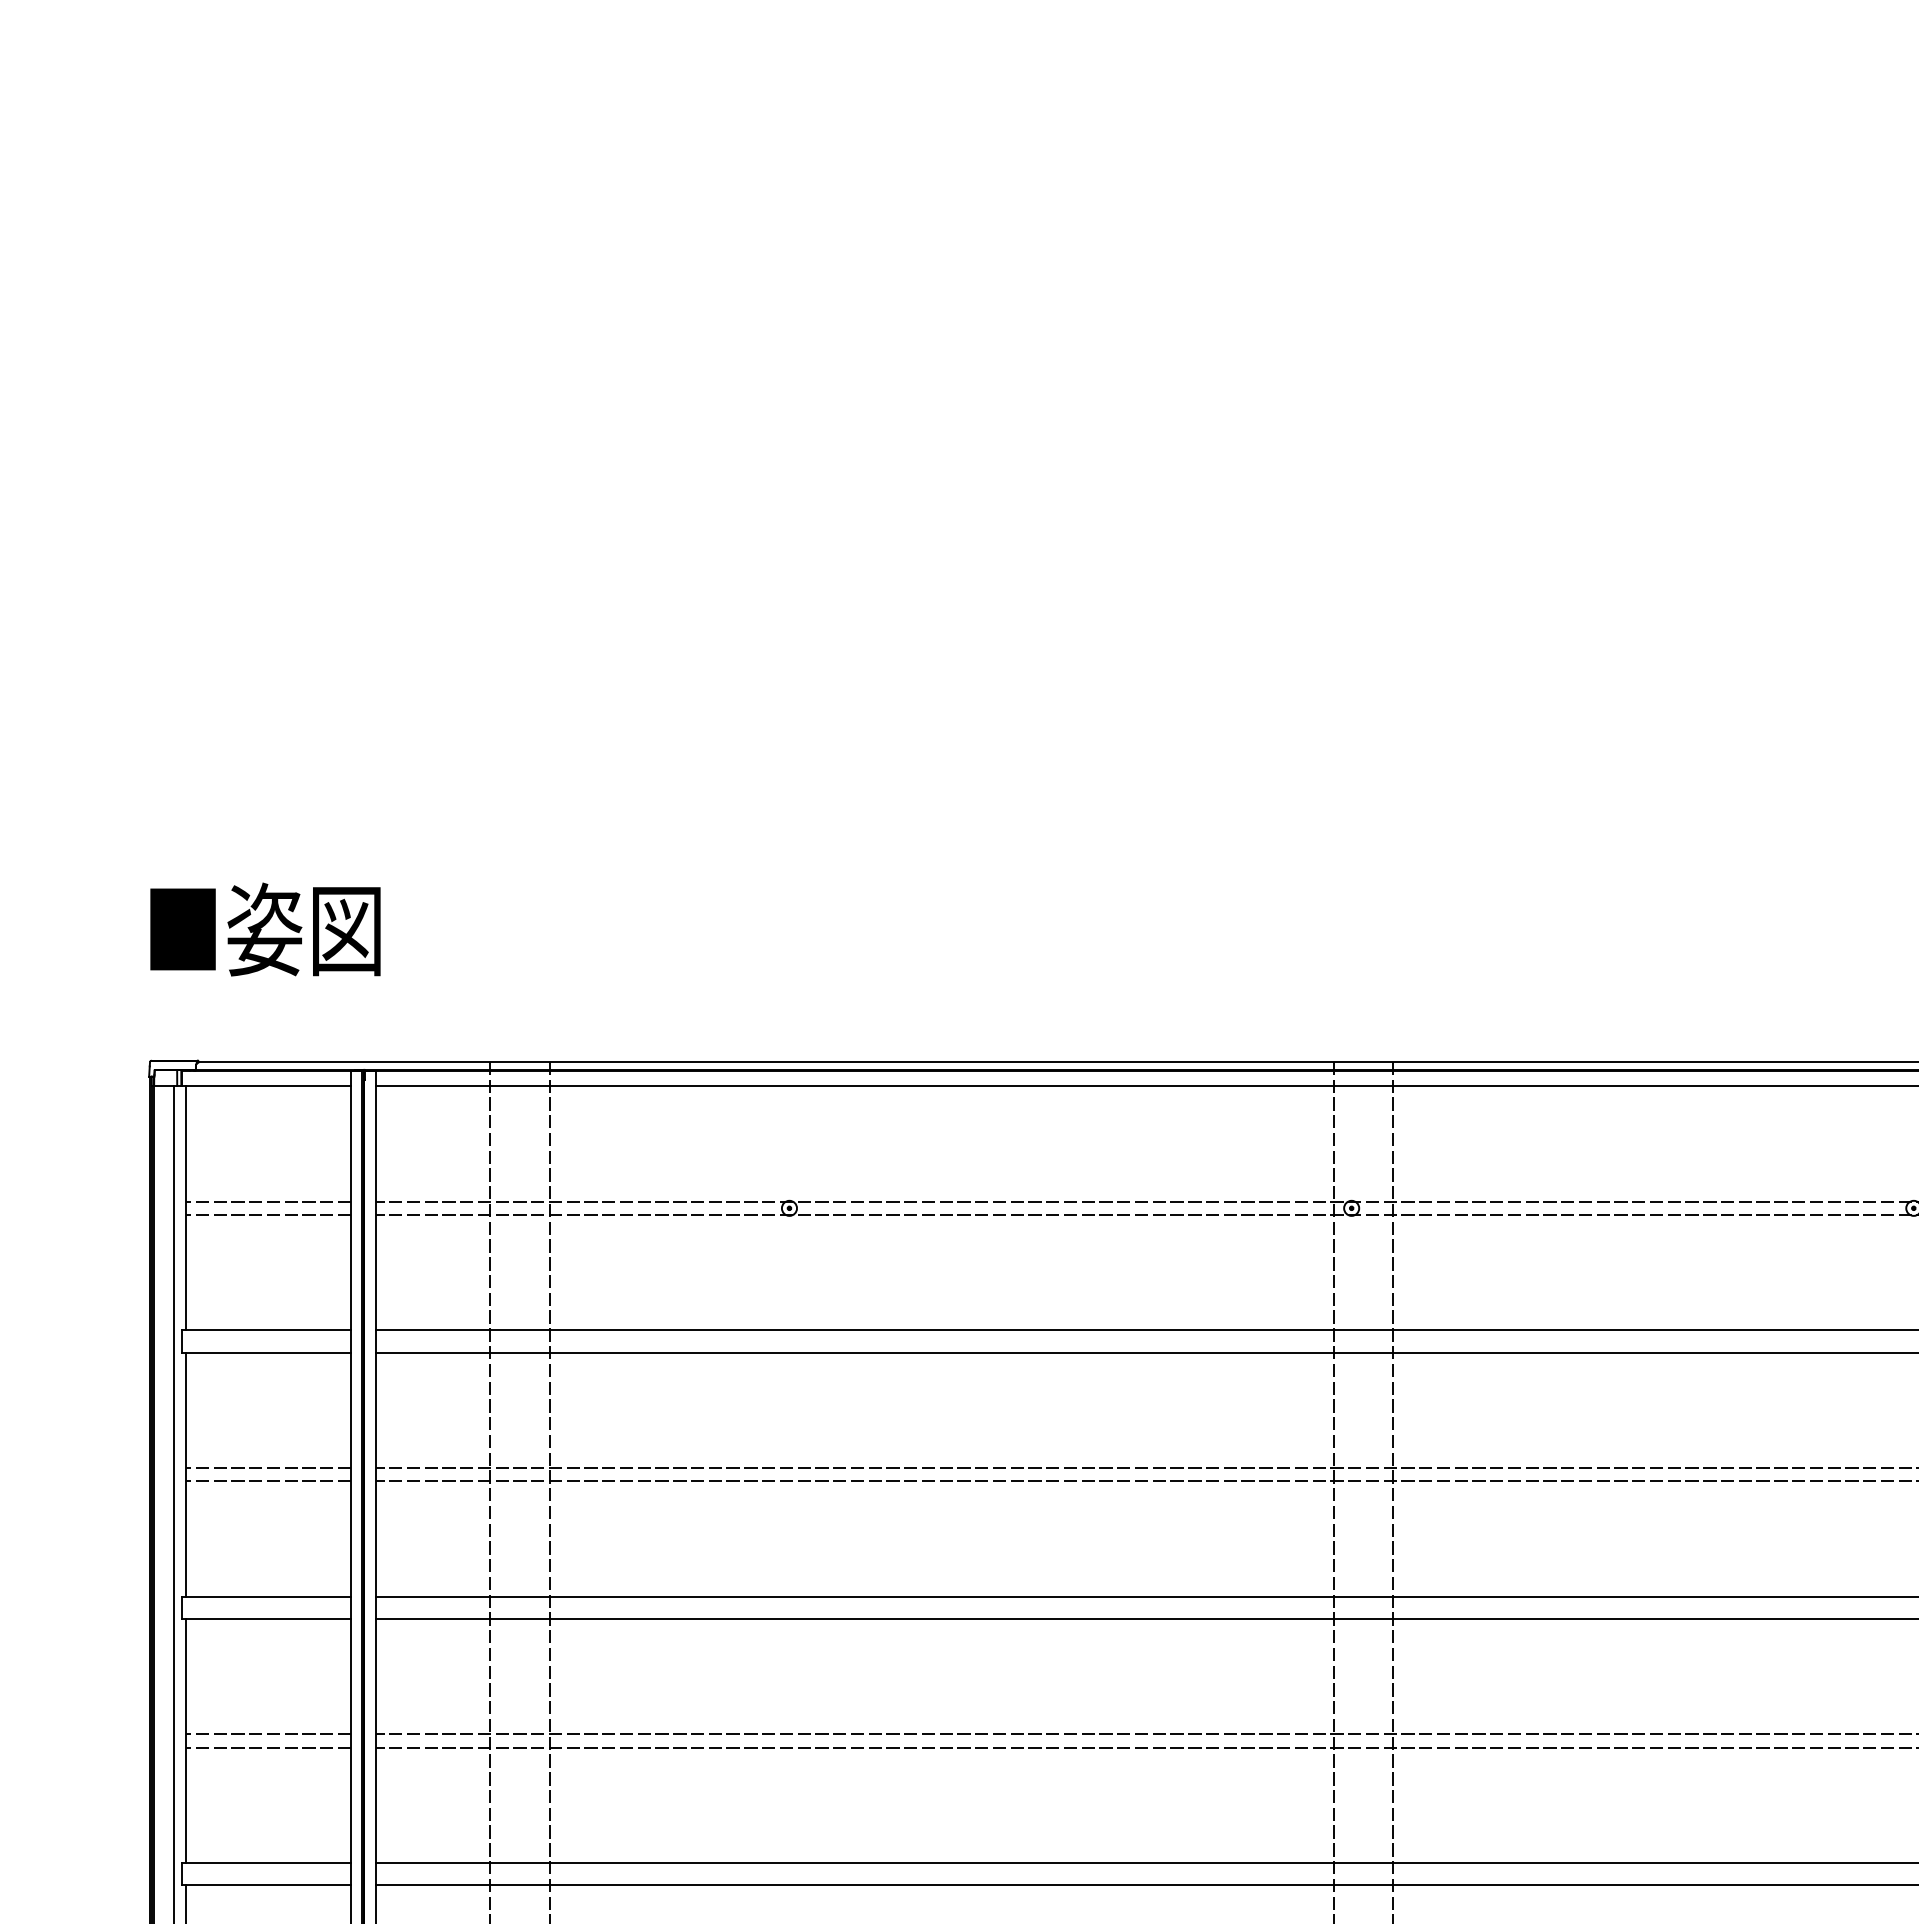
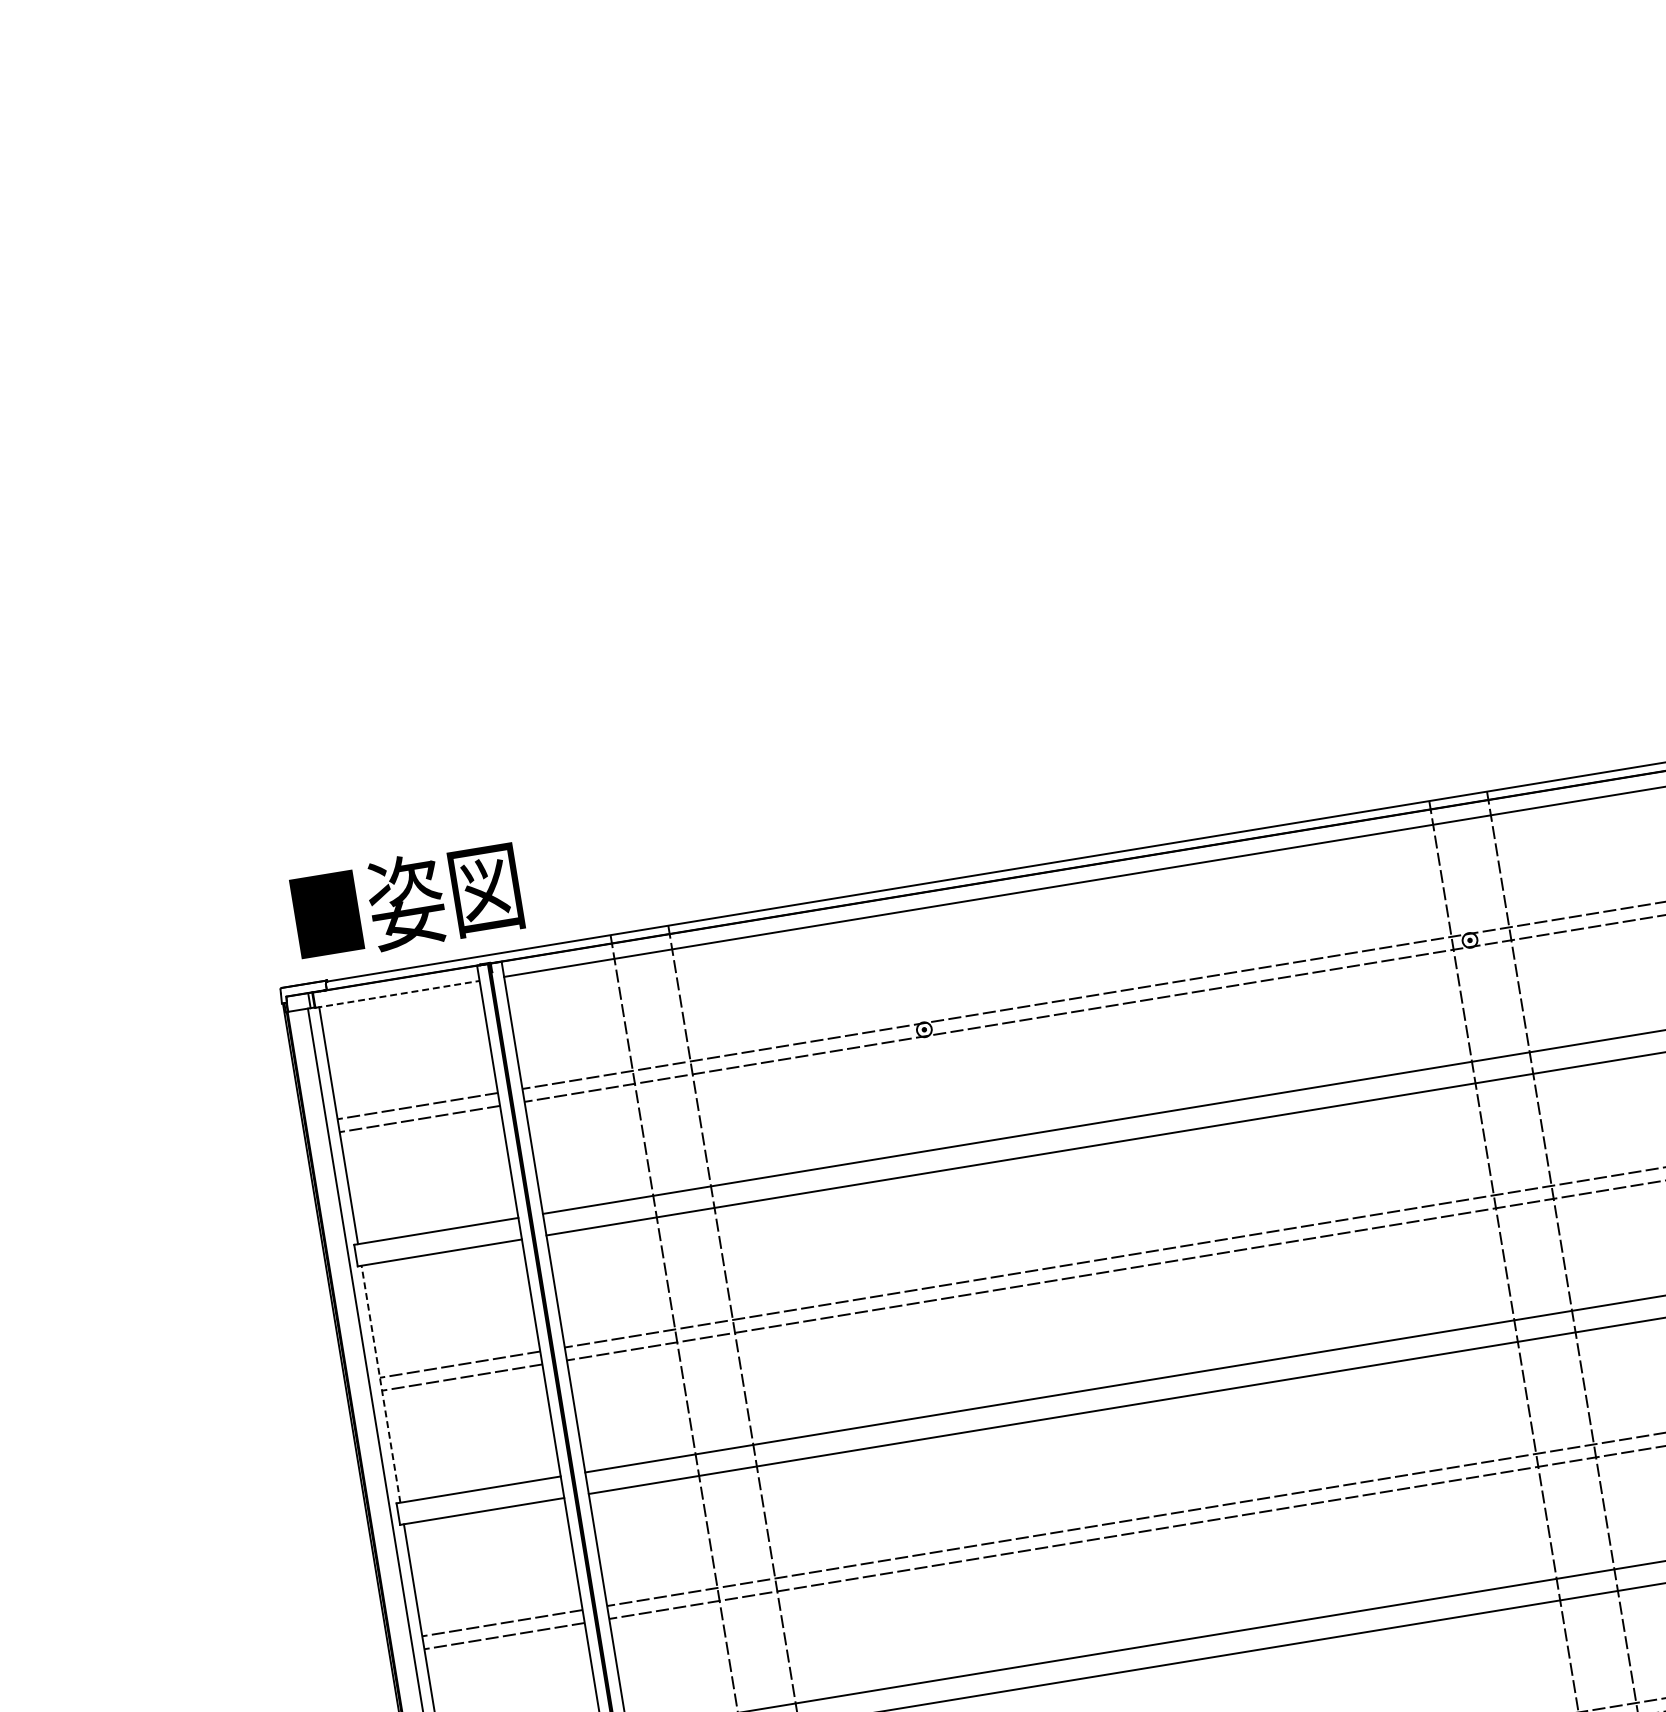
text: (265, 929) -> (407, 901), moved
line: (266, 1086) -> (397, 994), solid -> dashed
line: (186, 1474) -> (381, 1383), solid -> dashed

